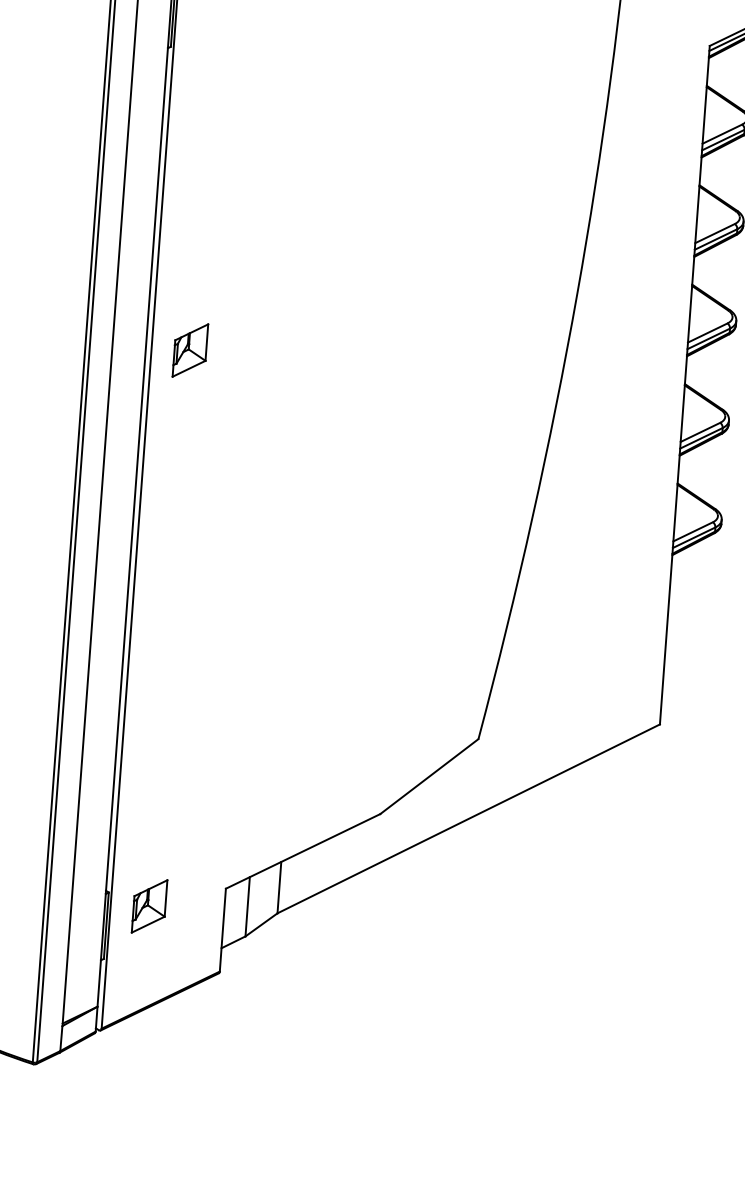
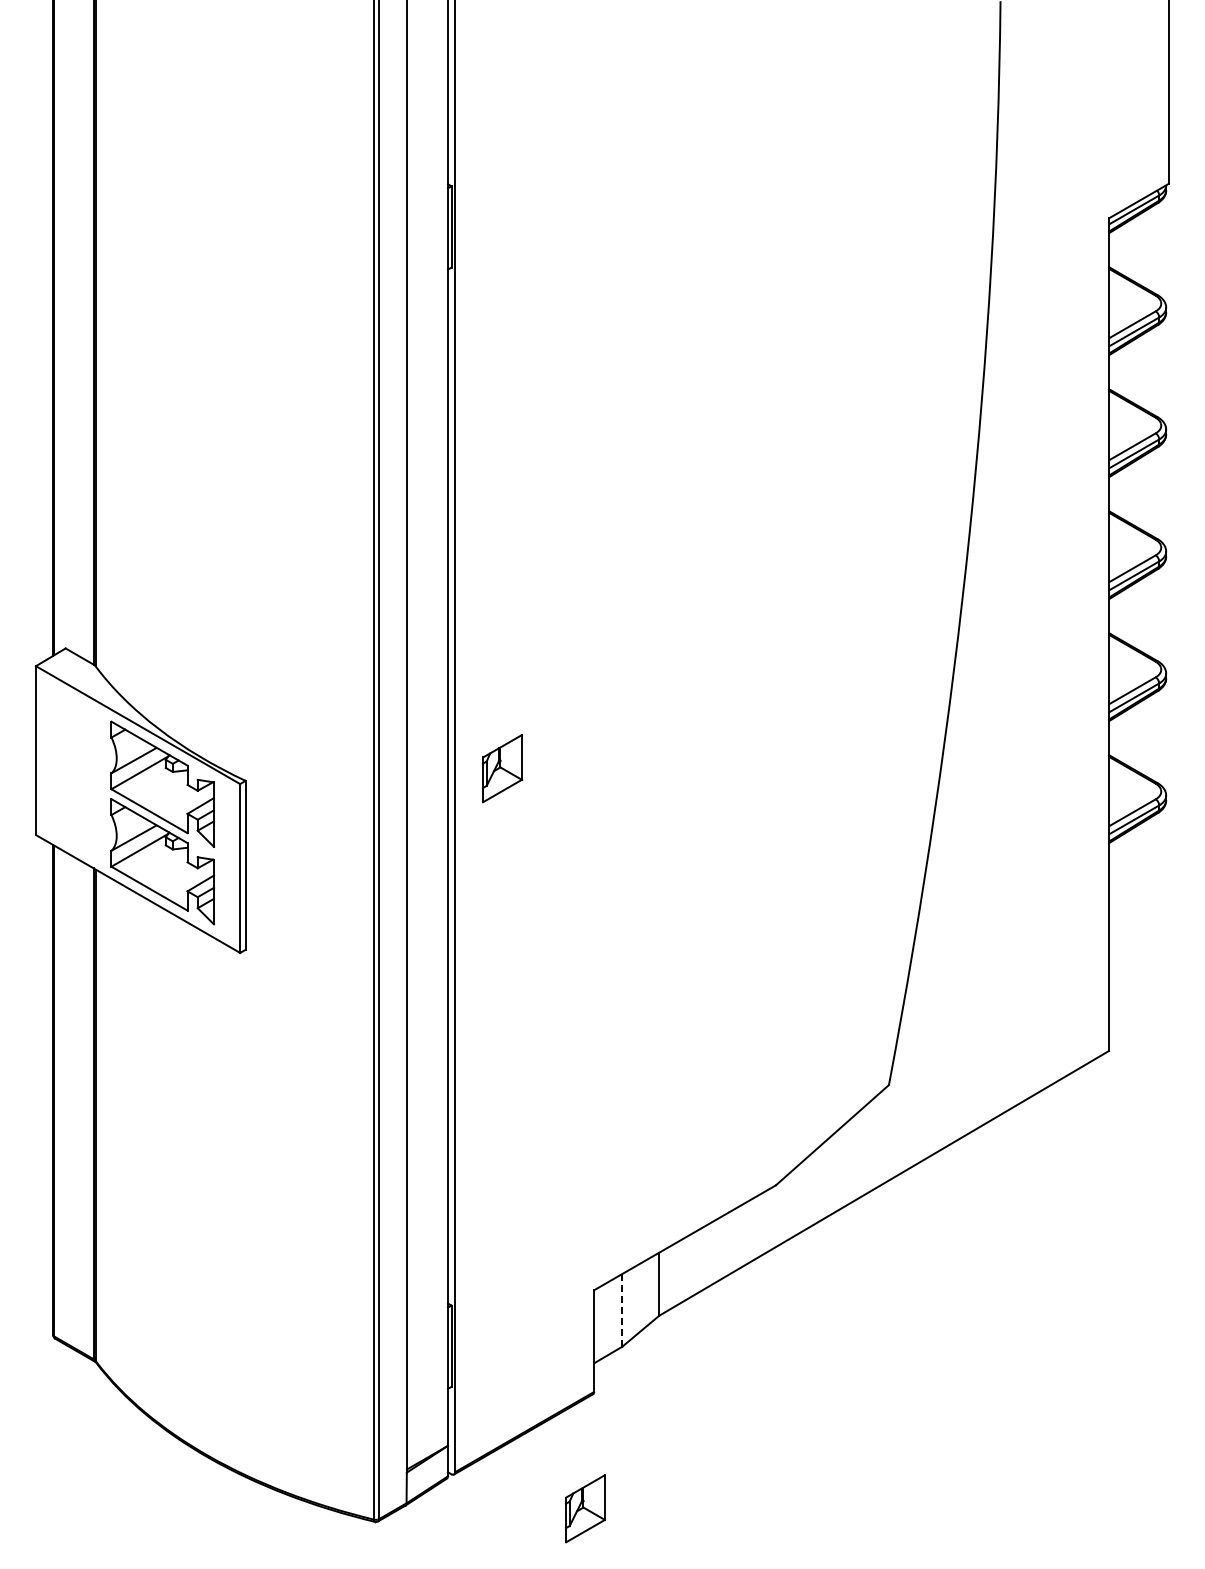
part: (190, 350) -> (502, 768), moved
part: (149, 906) -> (585, 1508), moved
line: (247, 906) -> (622, 1309), solid -> dashed

